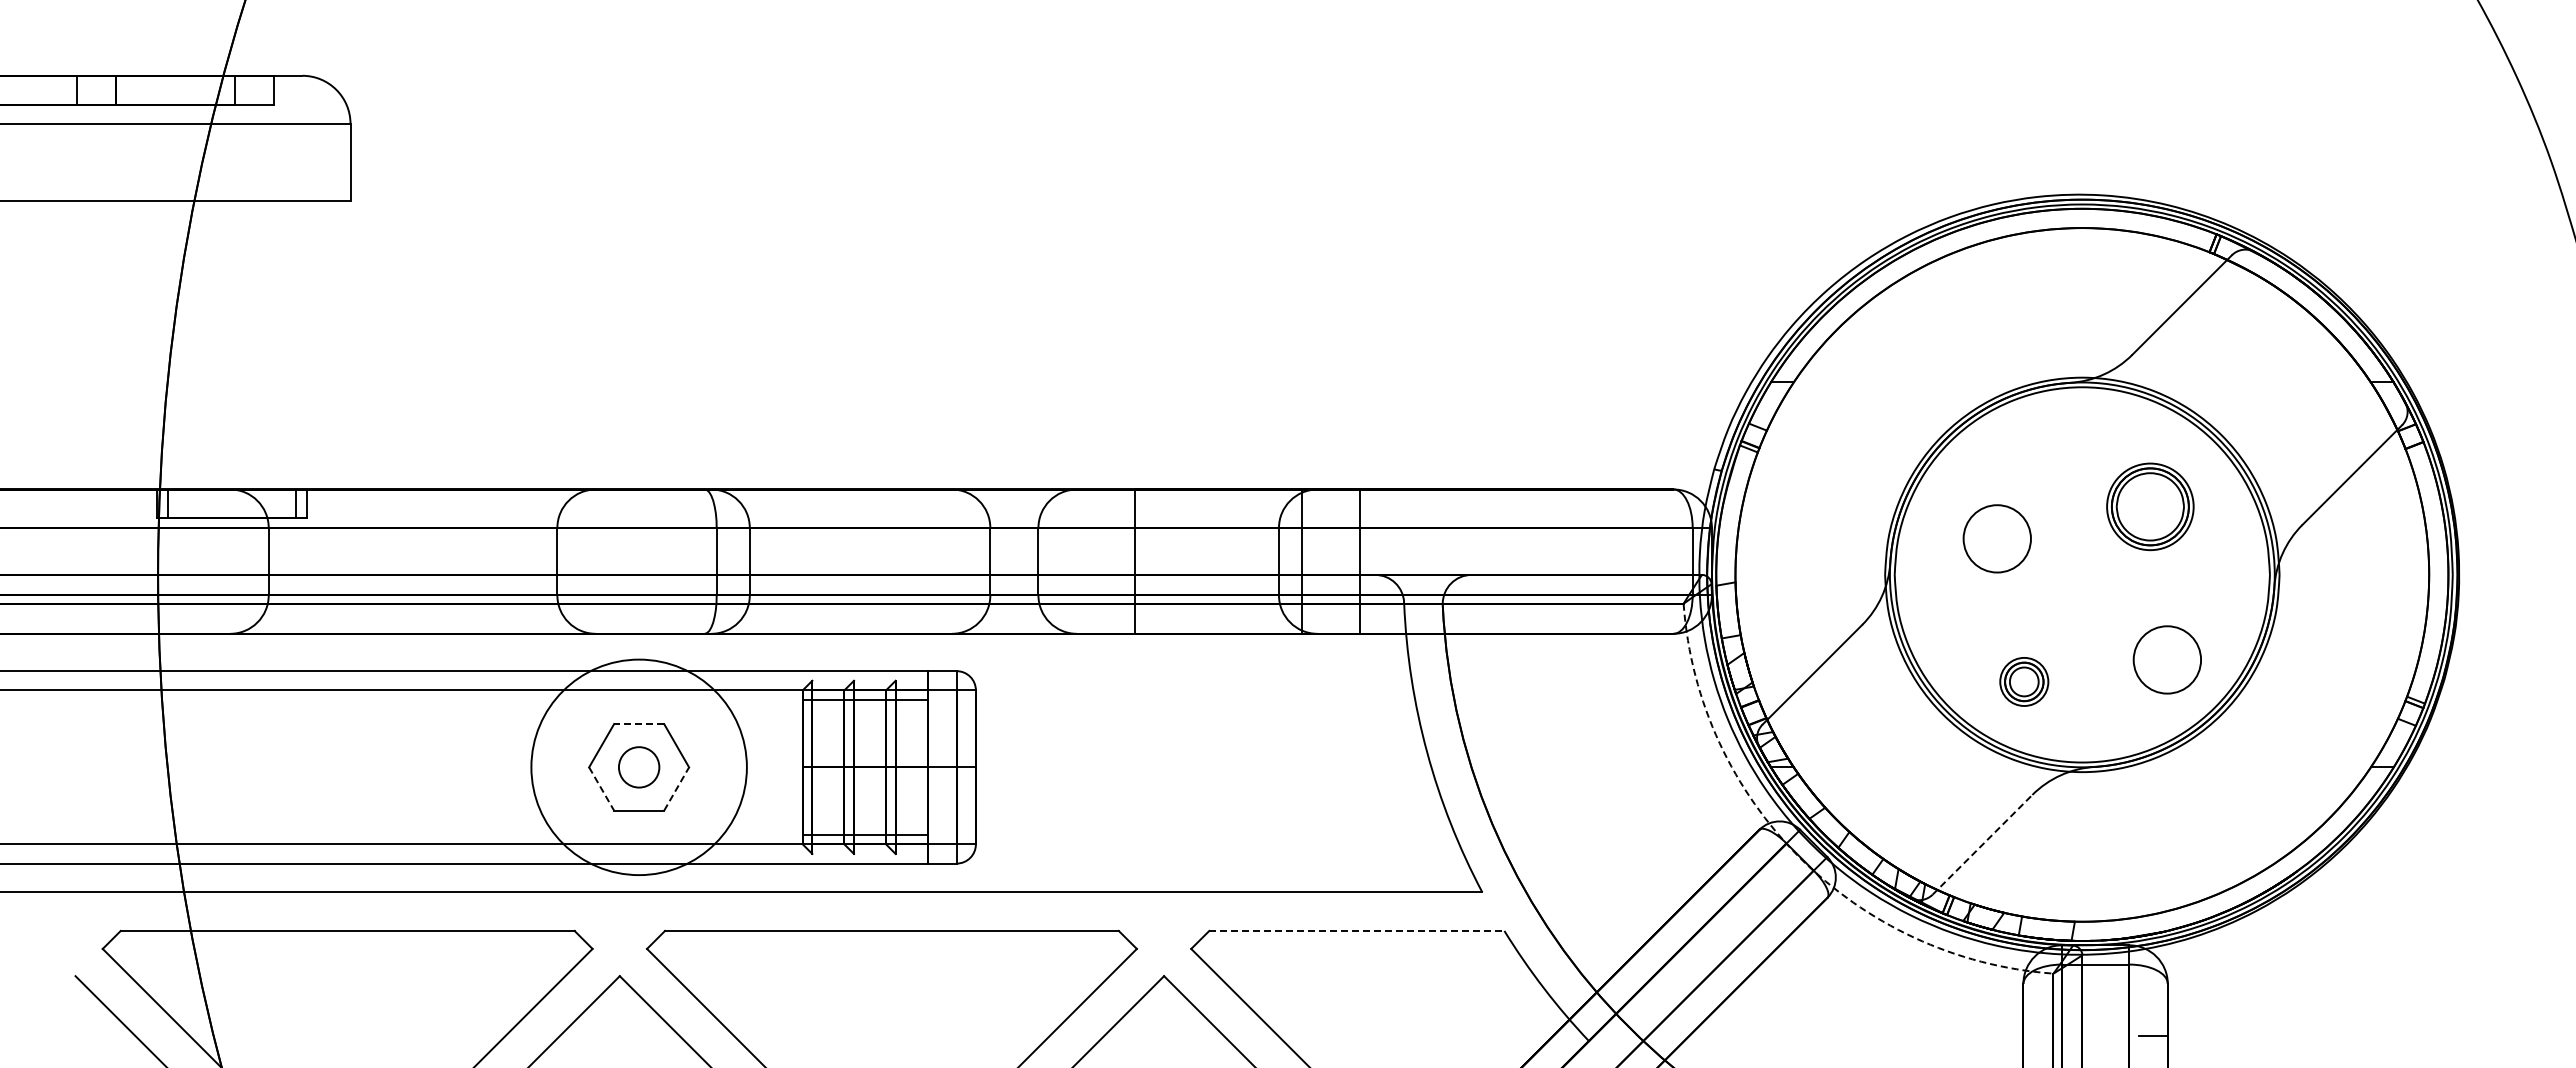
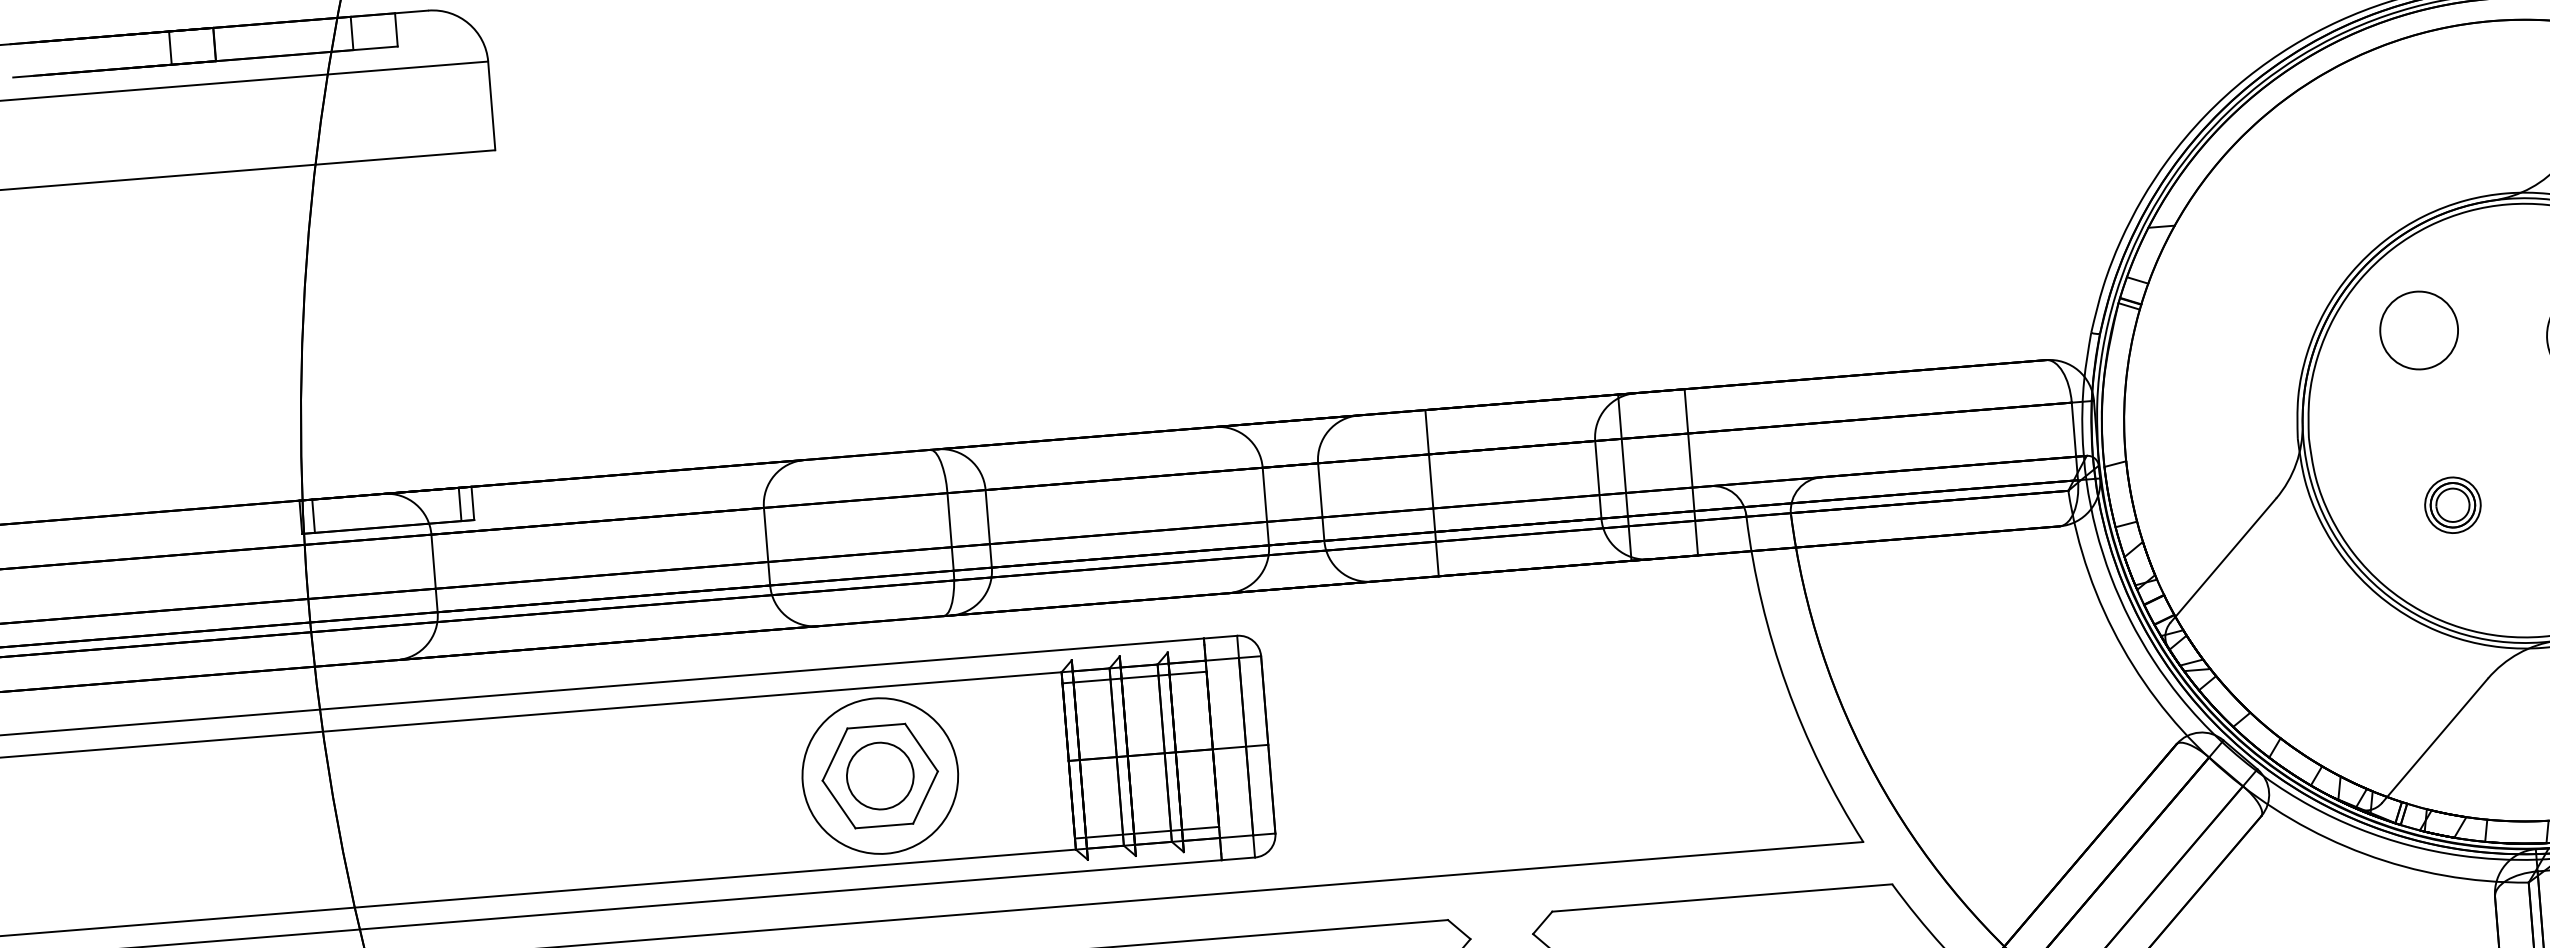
circle: (1996, 538) -> (2418, 330), moved
part: (2024, 681) -> (2453, 504), moved
line: (638, 724) -> (875, 726), dashed -> solid
circle: (638, 767) -> (879, 776), size x0.62
circle: (639, 767) -> (880, 776), size x1.43
line: (601, 789) -> (838, 805), dashed -> solid
line: (676, 789) -> (925, 798), dashed -> solid
line: (1982, 844) -> (2434, 740), dashed -> solid
arc: (1799, 857) -> (2225, 772), dashed -> solid
line: (1356, 930) -> (1721, 897), dashed -> solid

